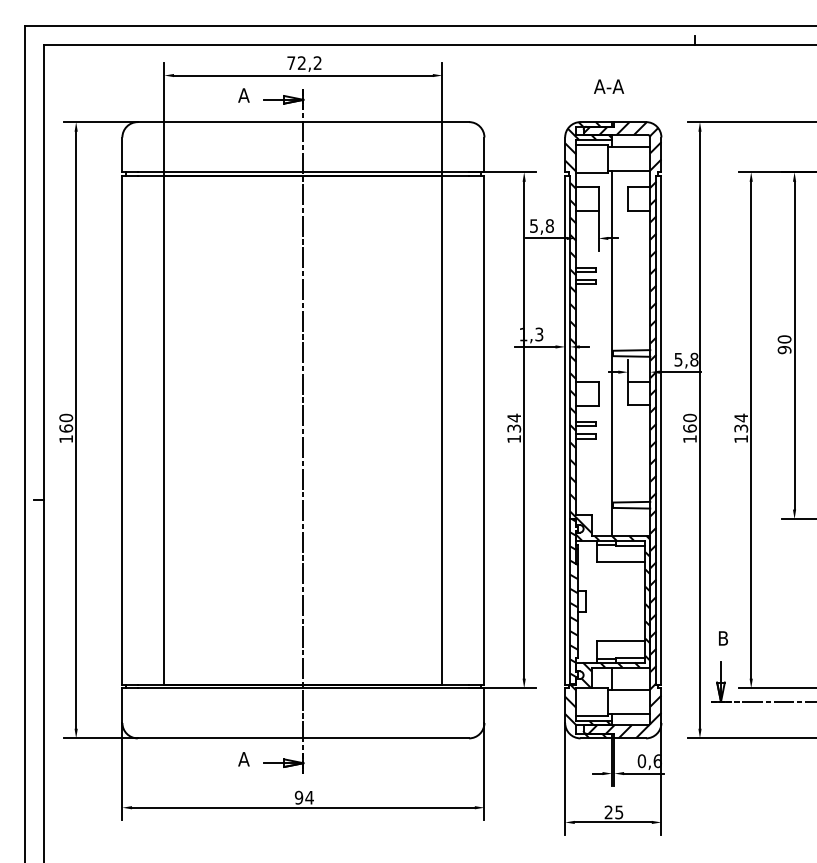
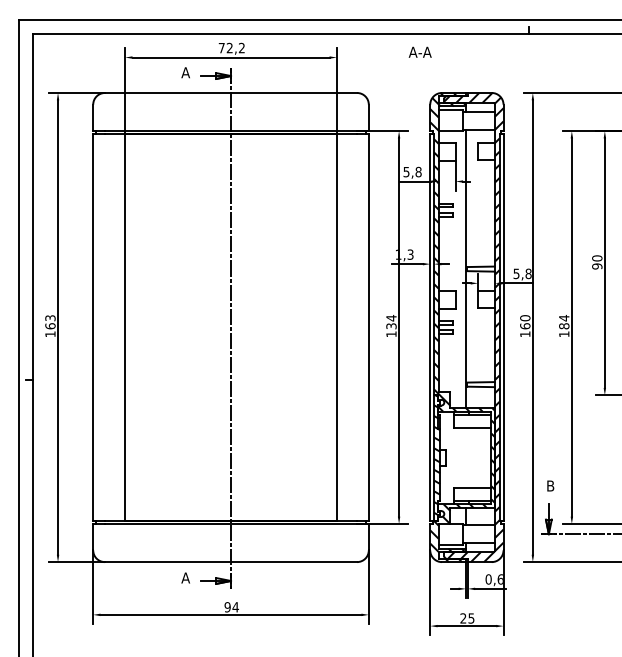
text: (609, 86) -> (420, 52), moved
text: (66, 417) -> (50, 317), 160 -> 163
text: (741, 428) -> (564, 326), 134 -> 184

